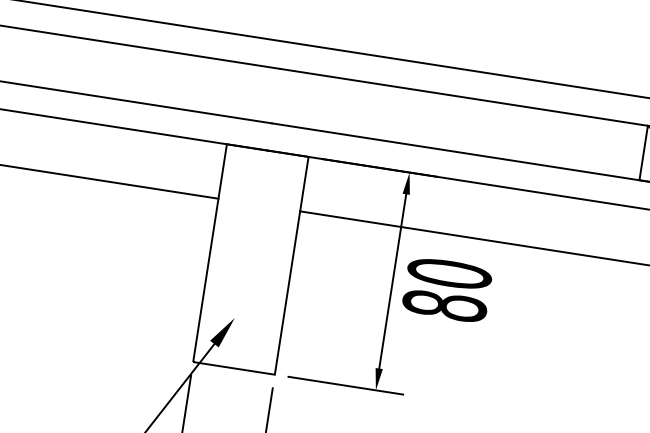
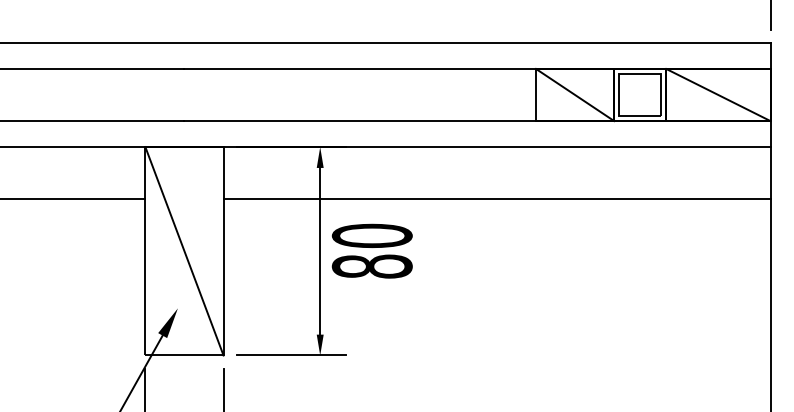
line: (250, 259) -> (184, 251), added

